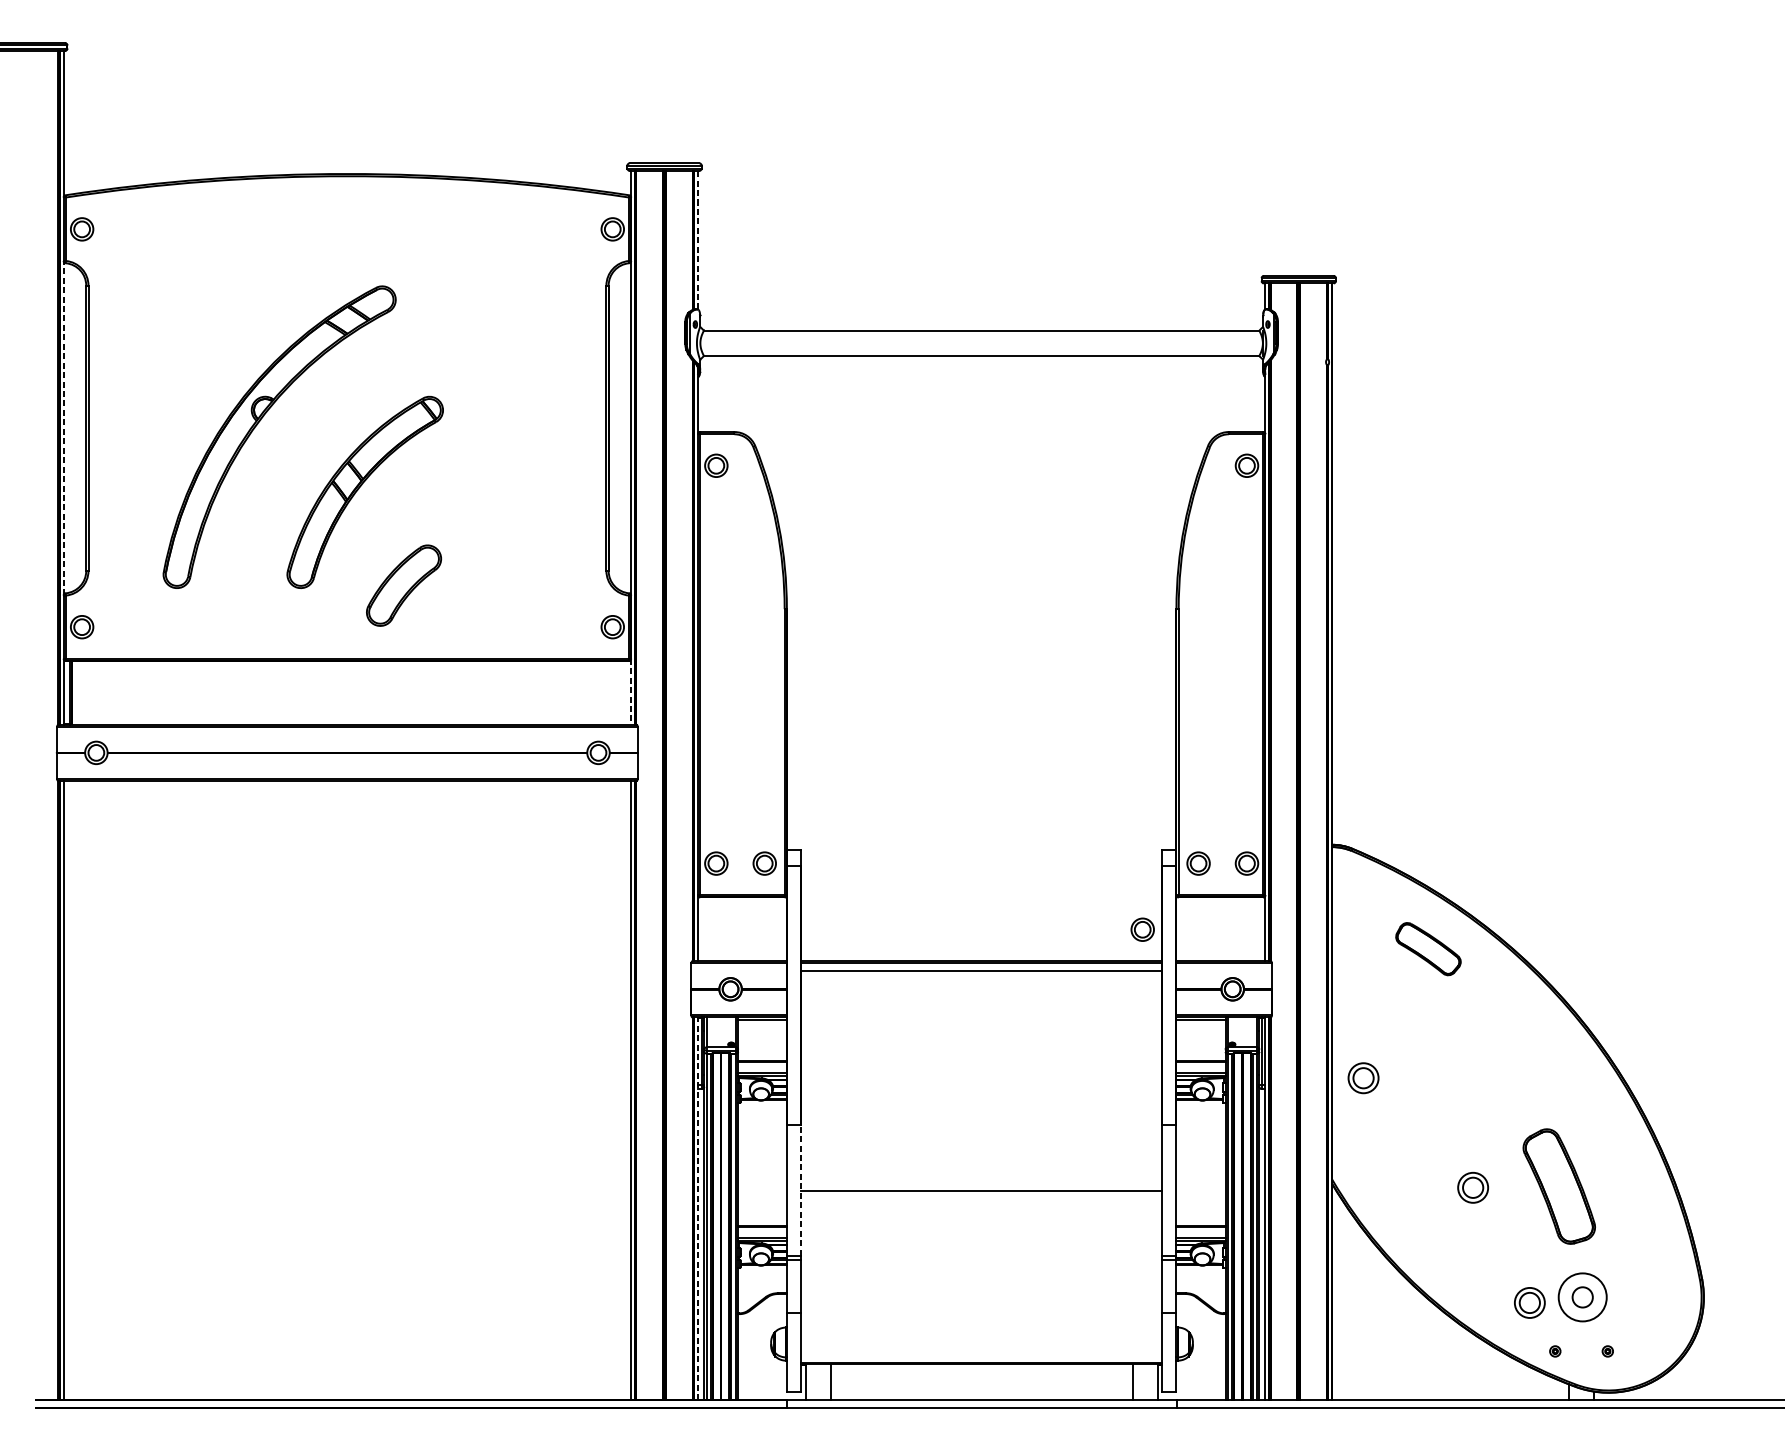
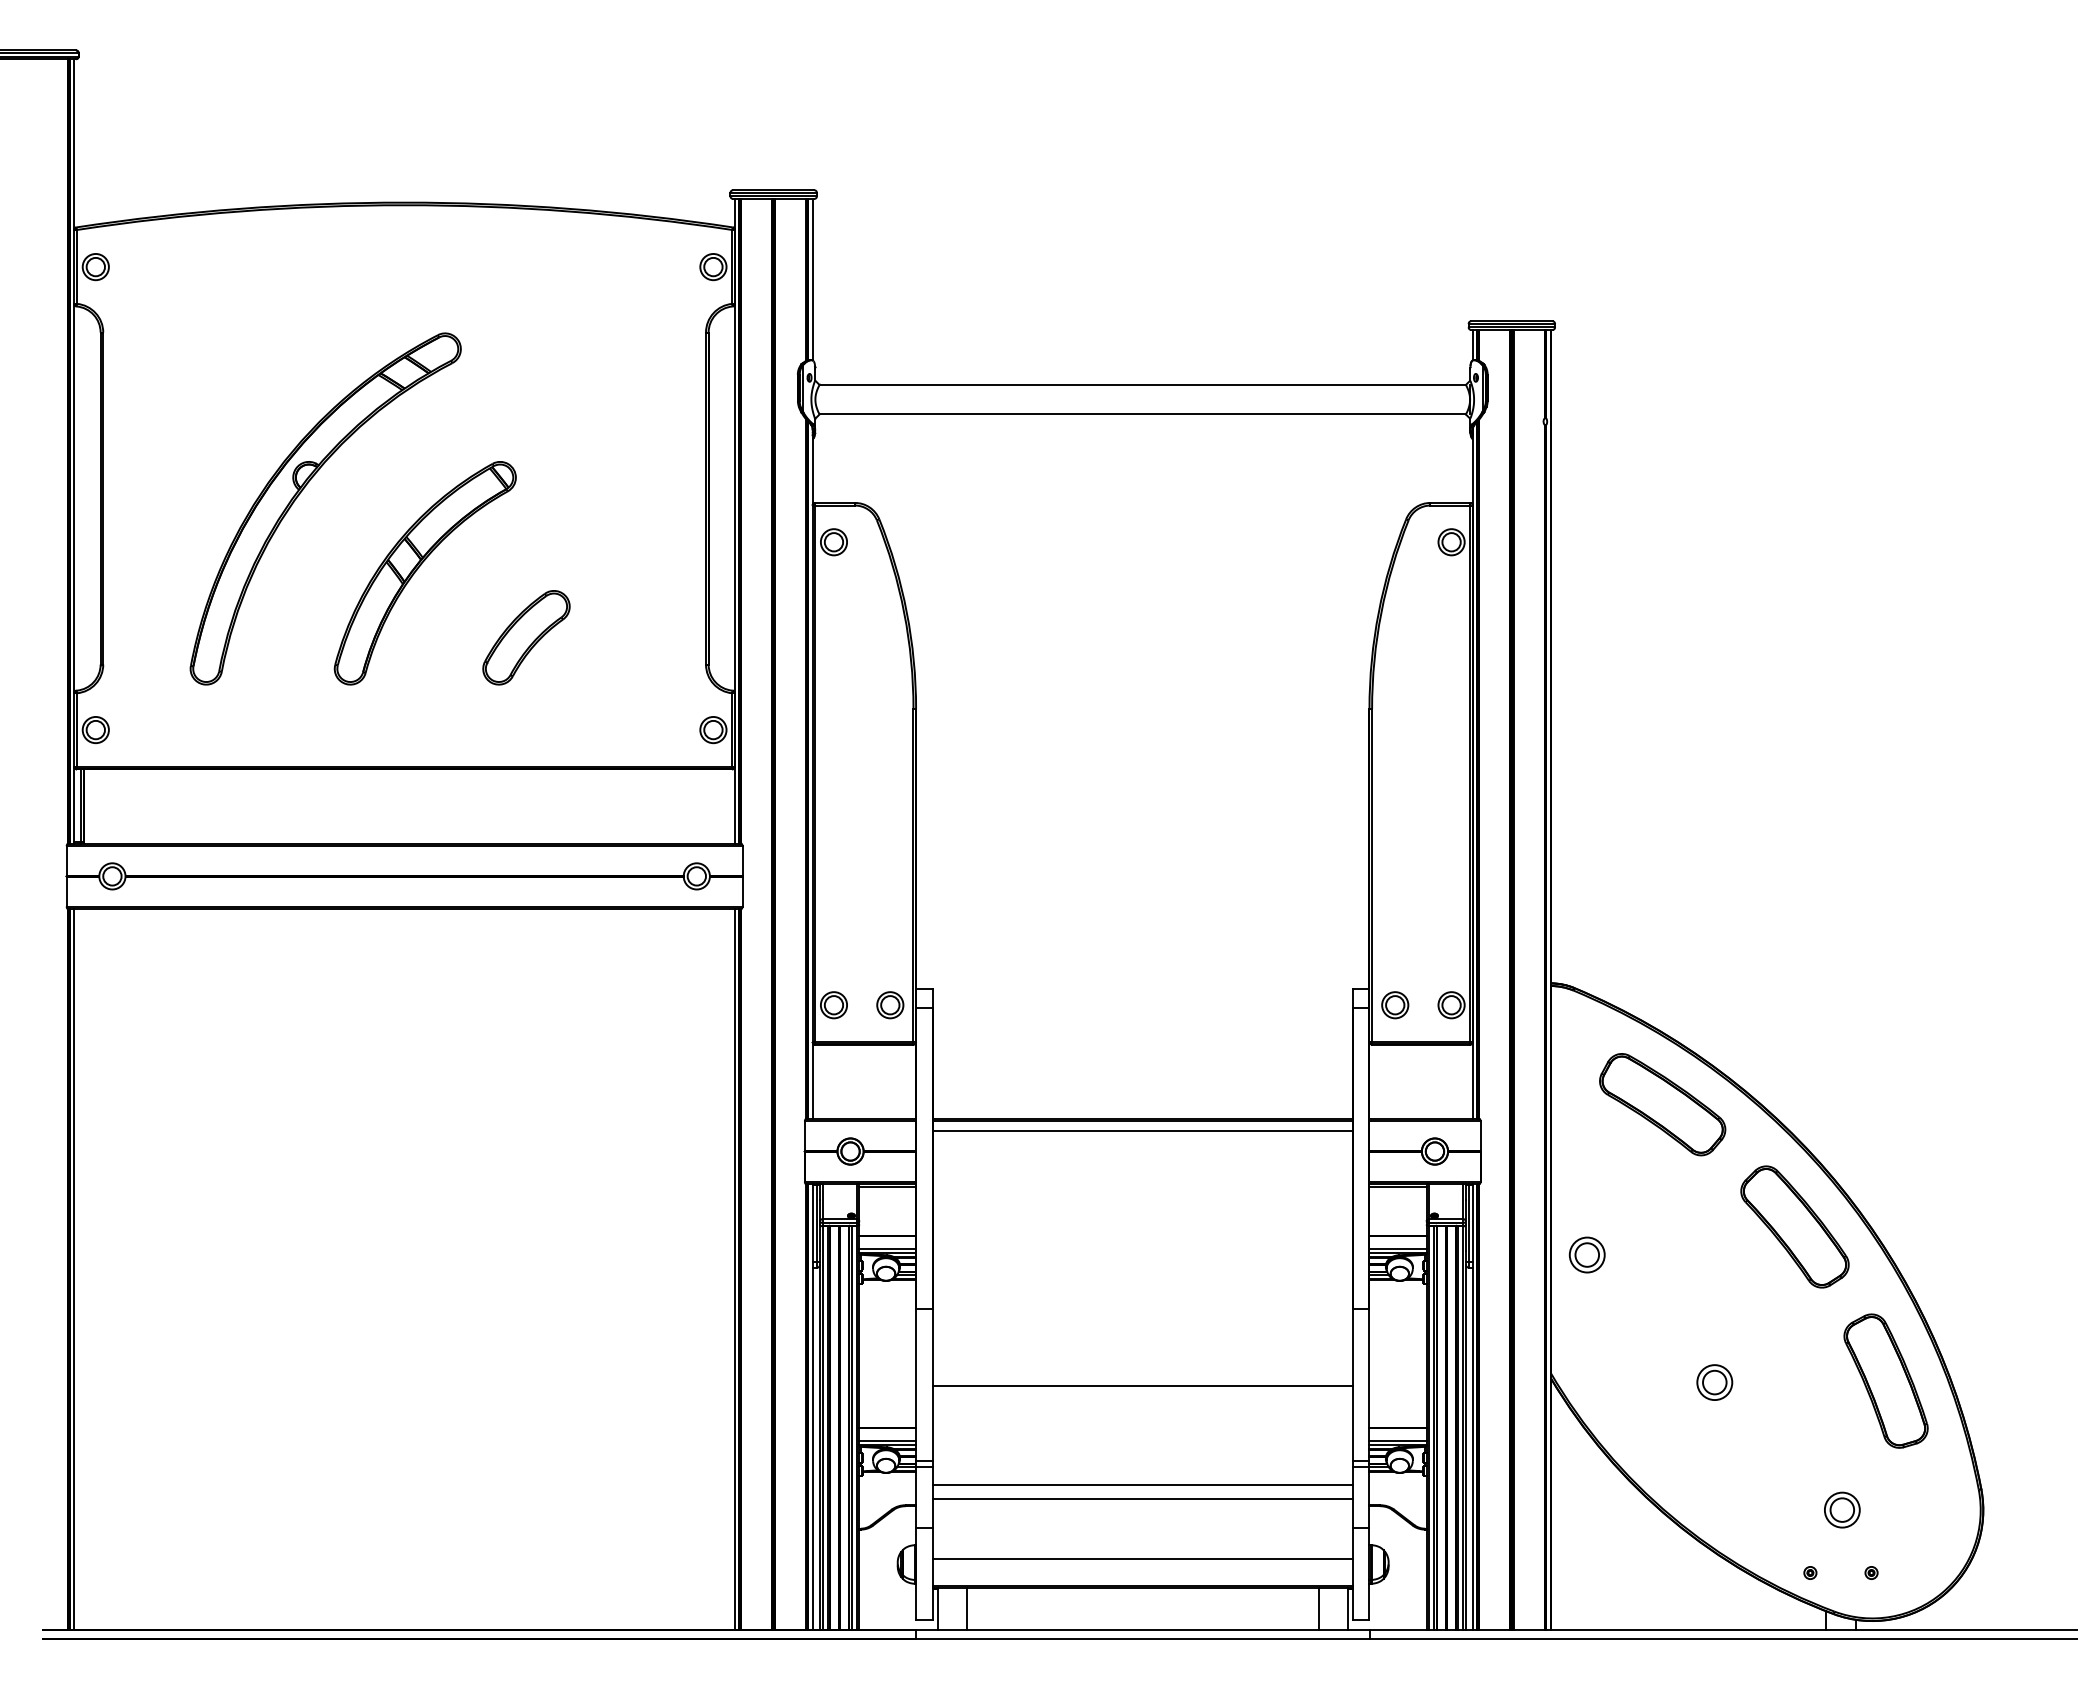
line: (697, 240) -> (812, 279), dashed -> solid
line: (63, 428) -> (74, 498), dashed -> solid
part: (404, 585) -> (526, 637), moved
line: (630, 691) -> (734, 805), dashed -> solid
part: (1142, 929) -> (1330, 1082), removed
part: (1428, 948) -> (1662, 1104), size x1.67
part: (1541, 1053) -> (1794, 1226), added
part: (1558, 1186) -> (1885, 1380), moved
line: (800, 1189) -> (932, 1384), dashed -> solid
line: (697, 1209) -> (812, 1407), dashed -> solid
line: (981, 1276) -> (1142, 1485), added
line: (981, 1288) -> (1142, 1499), added
circle: (1582, 1296) -> (1841, 1509), size x0.62
part: (1529, 1302) -> (1780, 1516), removed
line: (981, 1339) -> (1142, 1559), added

